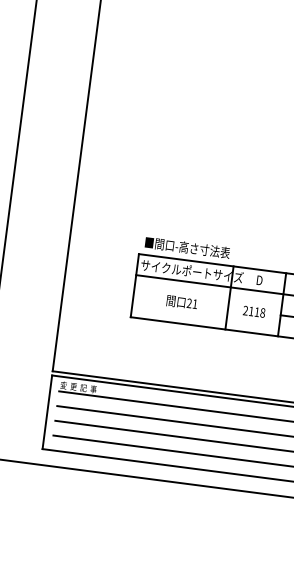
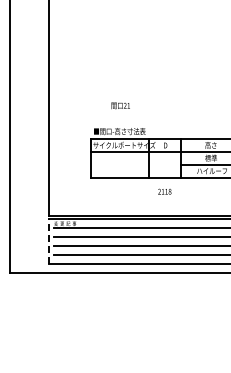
text: (181, 301) -> (120, 105), moved
text: (253, 311) -> (164, 191), moved
line: (47, 411) -> (48, 240), solid -> dashed

